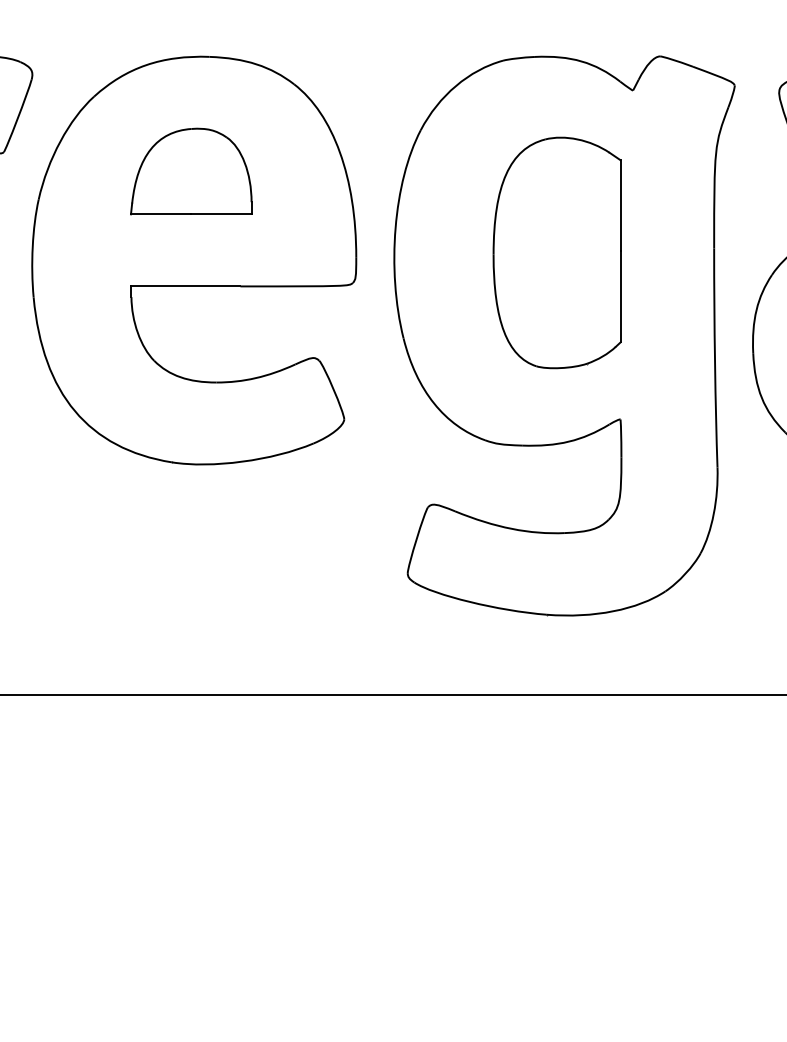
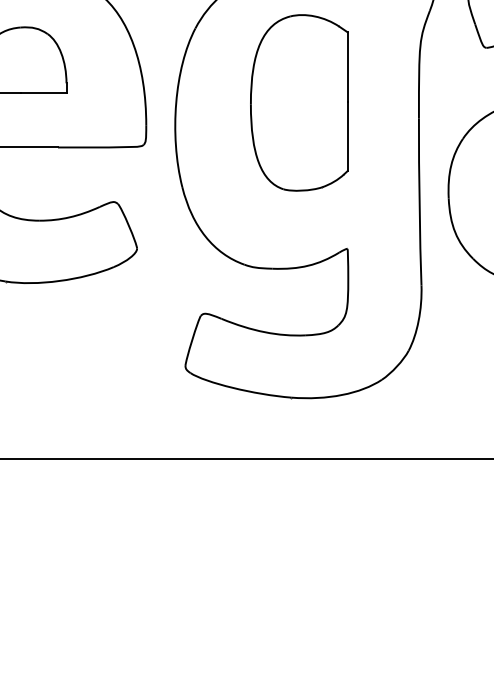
part: (556, 252) -> (298, 102), moved

